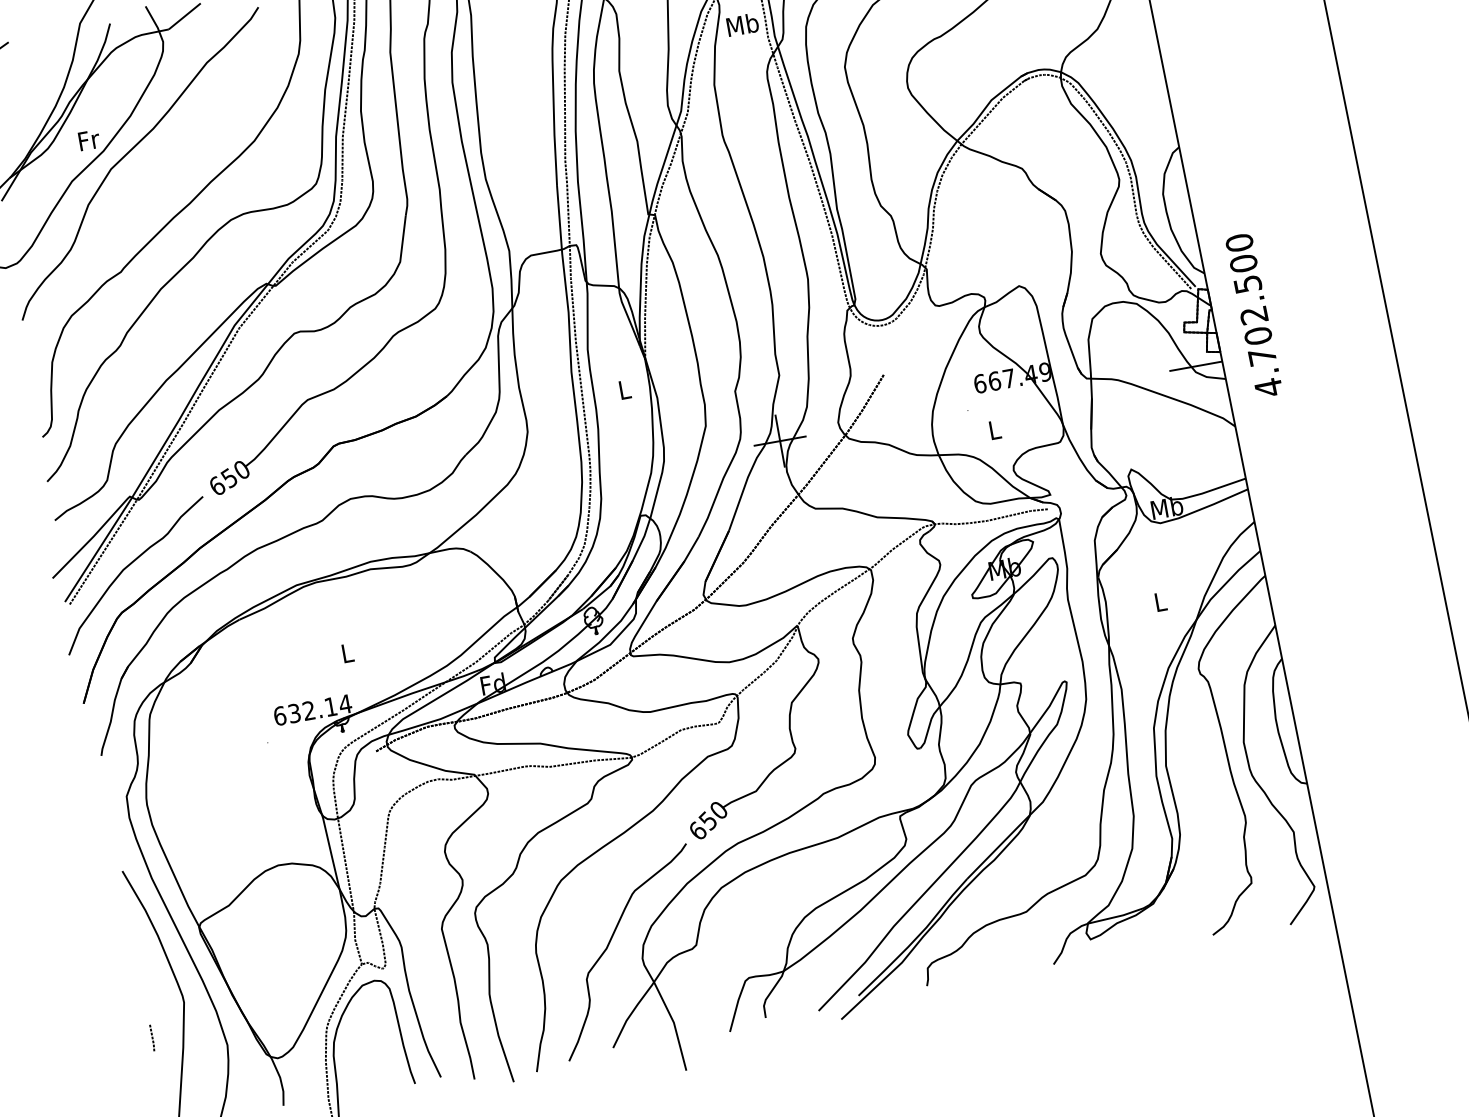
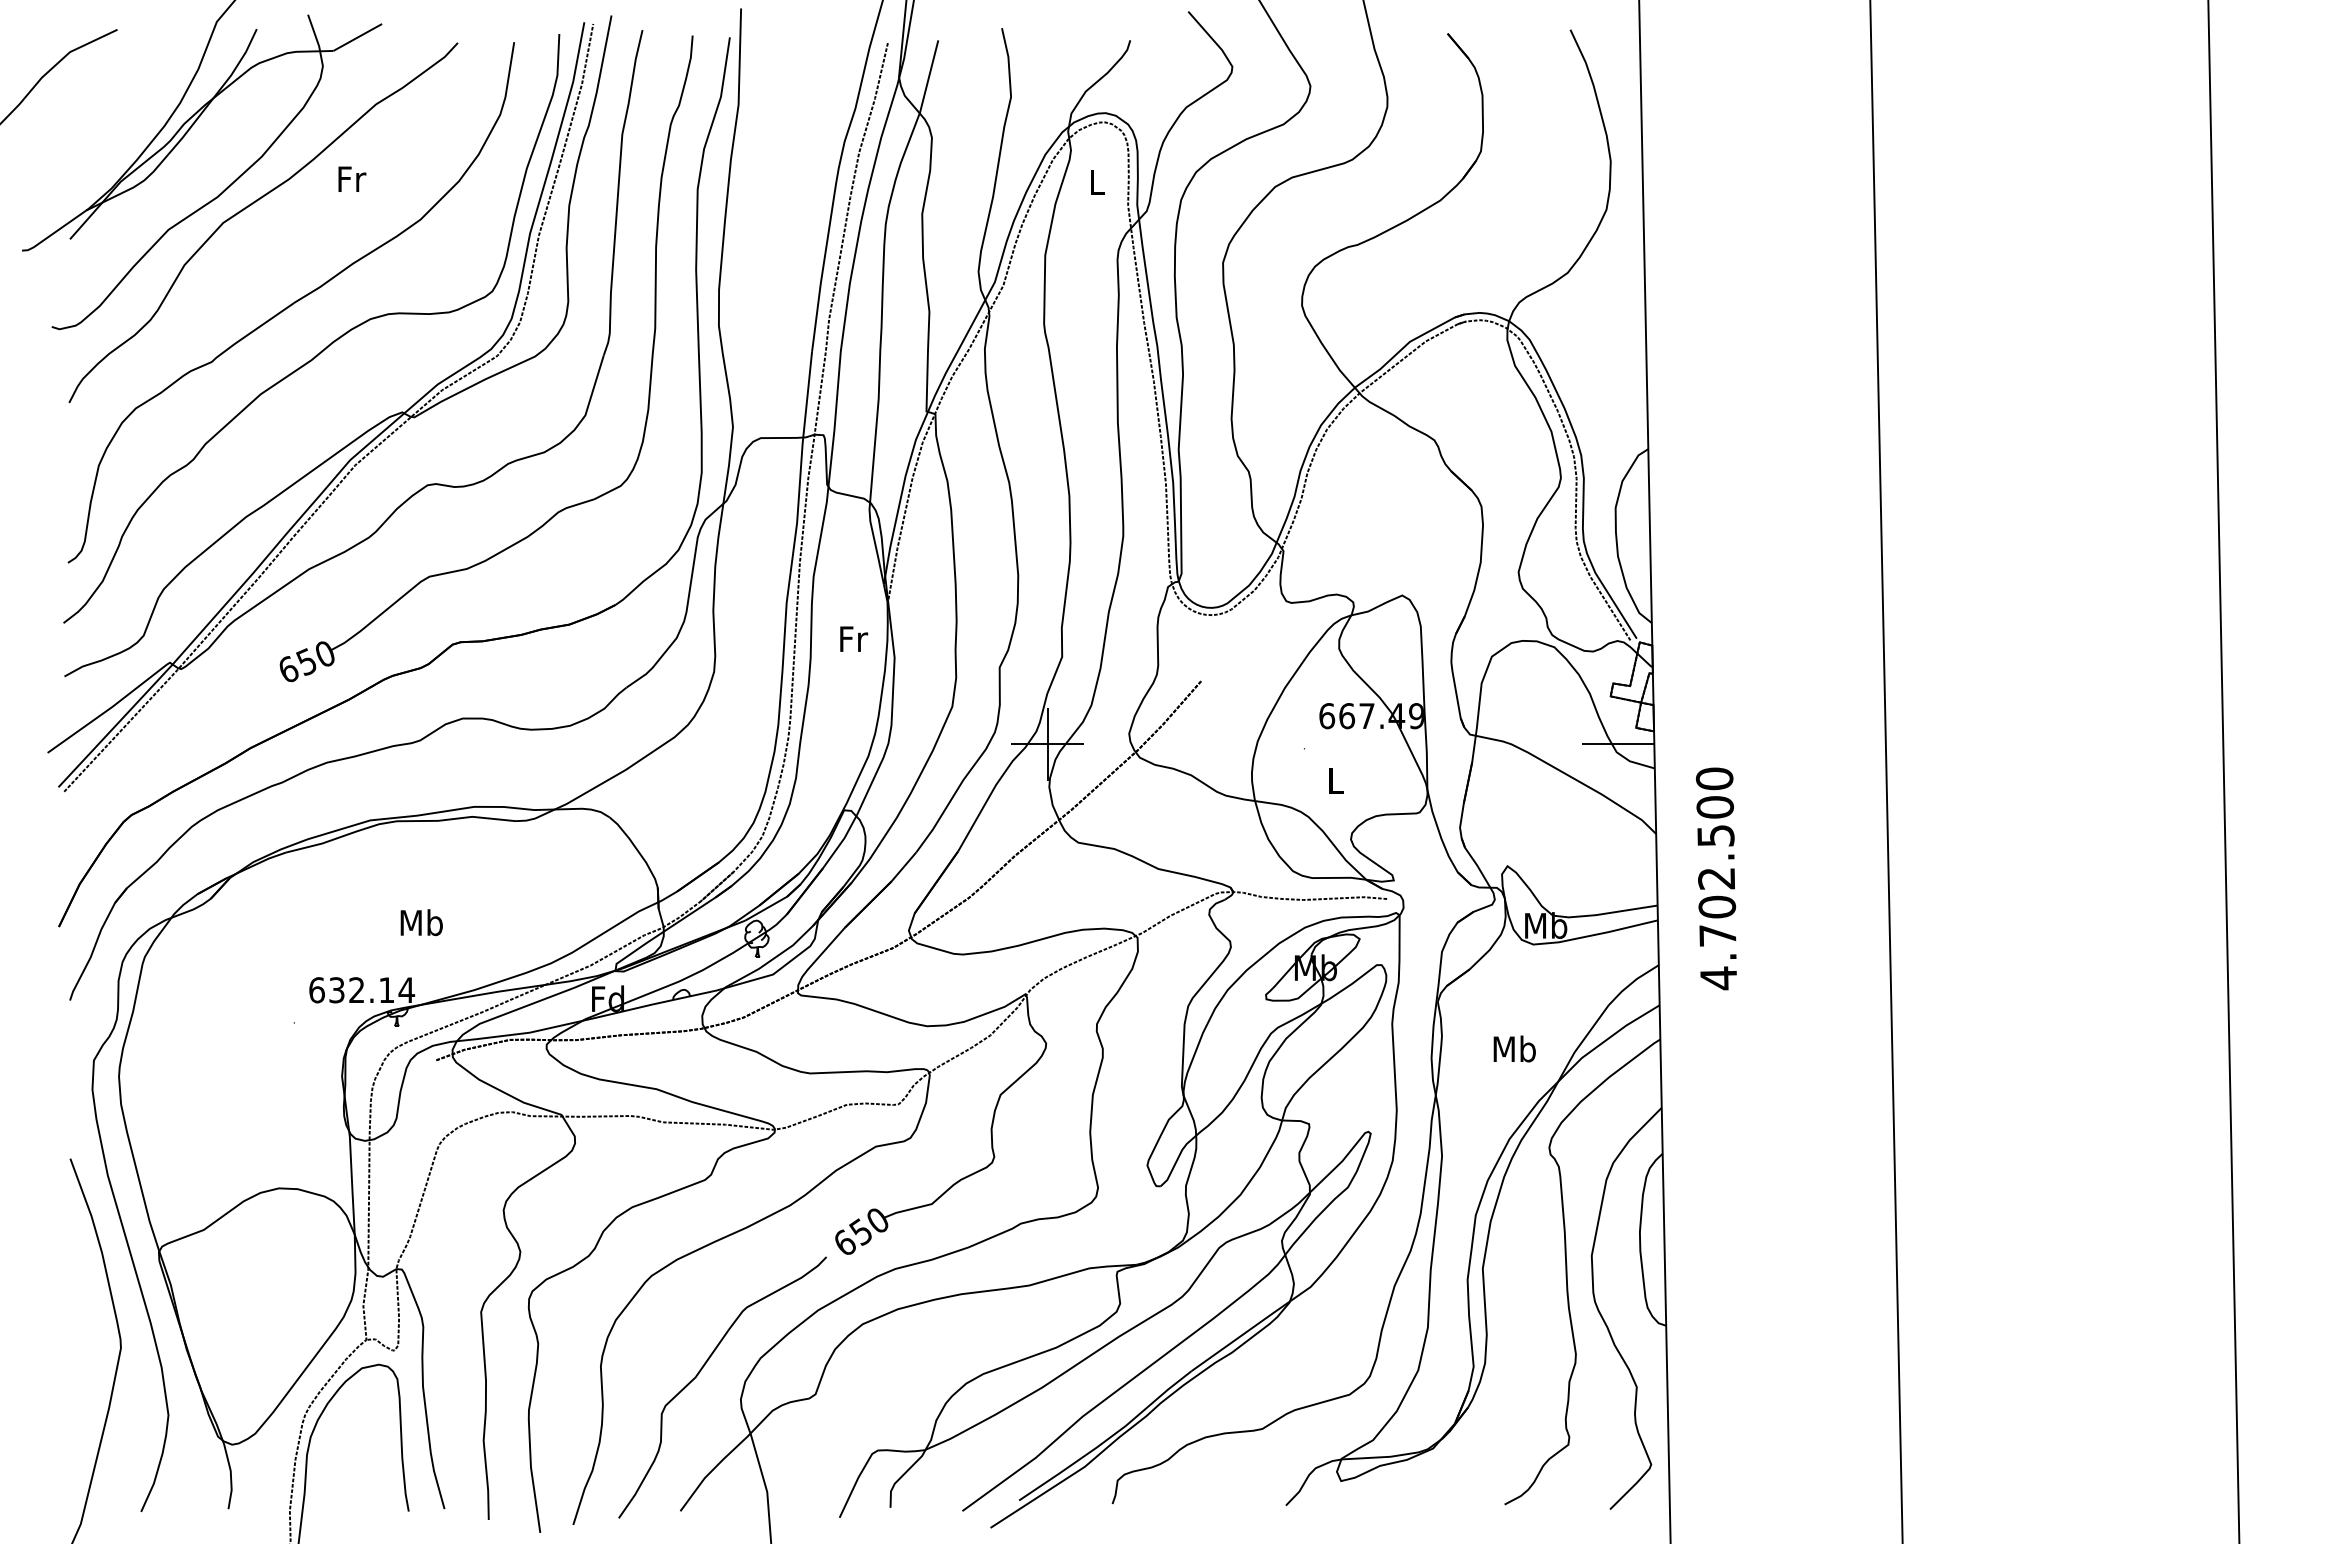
text: (742, 24) -> (1097, 181), Mb -> L
text: (89, 139) -> (352, 178), moved
text: (1253, 315) -> (1716, 878), moved
text: (625, 389) -> (854, 638), L -> Fr
curve: (128, 566) -> (151, 755), removed
text: (1160, 601) -> (1514, 1048), L -> Mb
text: (347, 652) -> (421, 922), L -> Mb
line: (151, 1037) -> (69, 1387), removed

